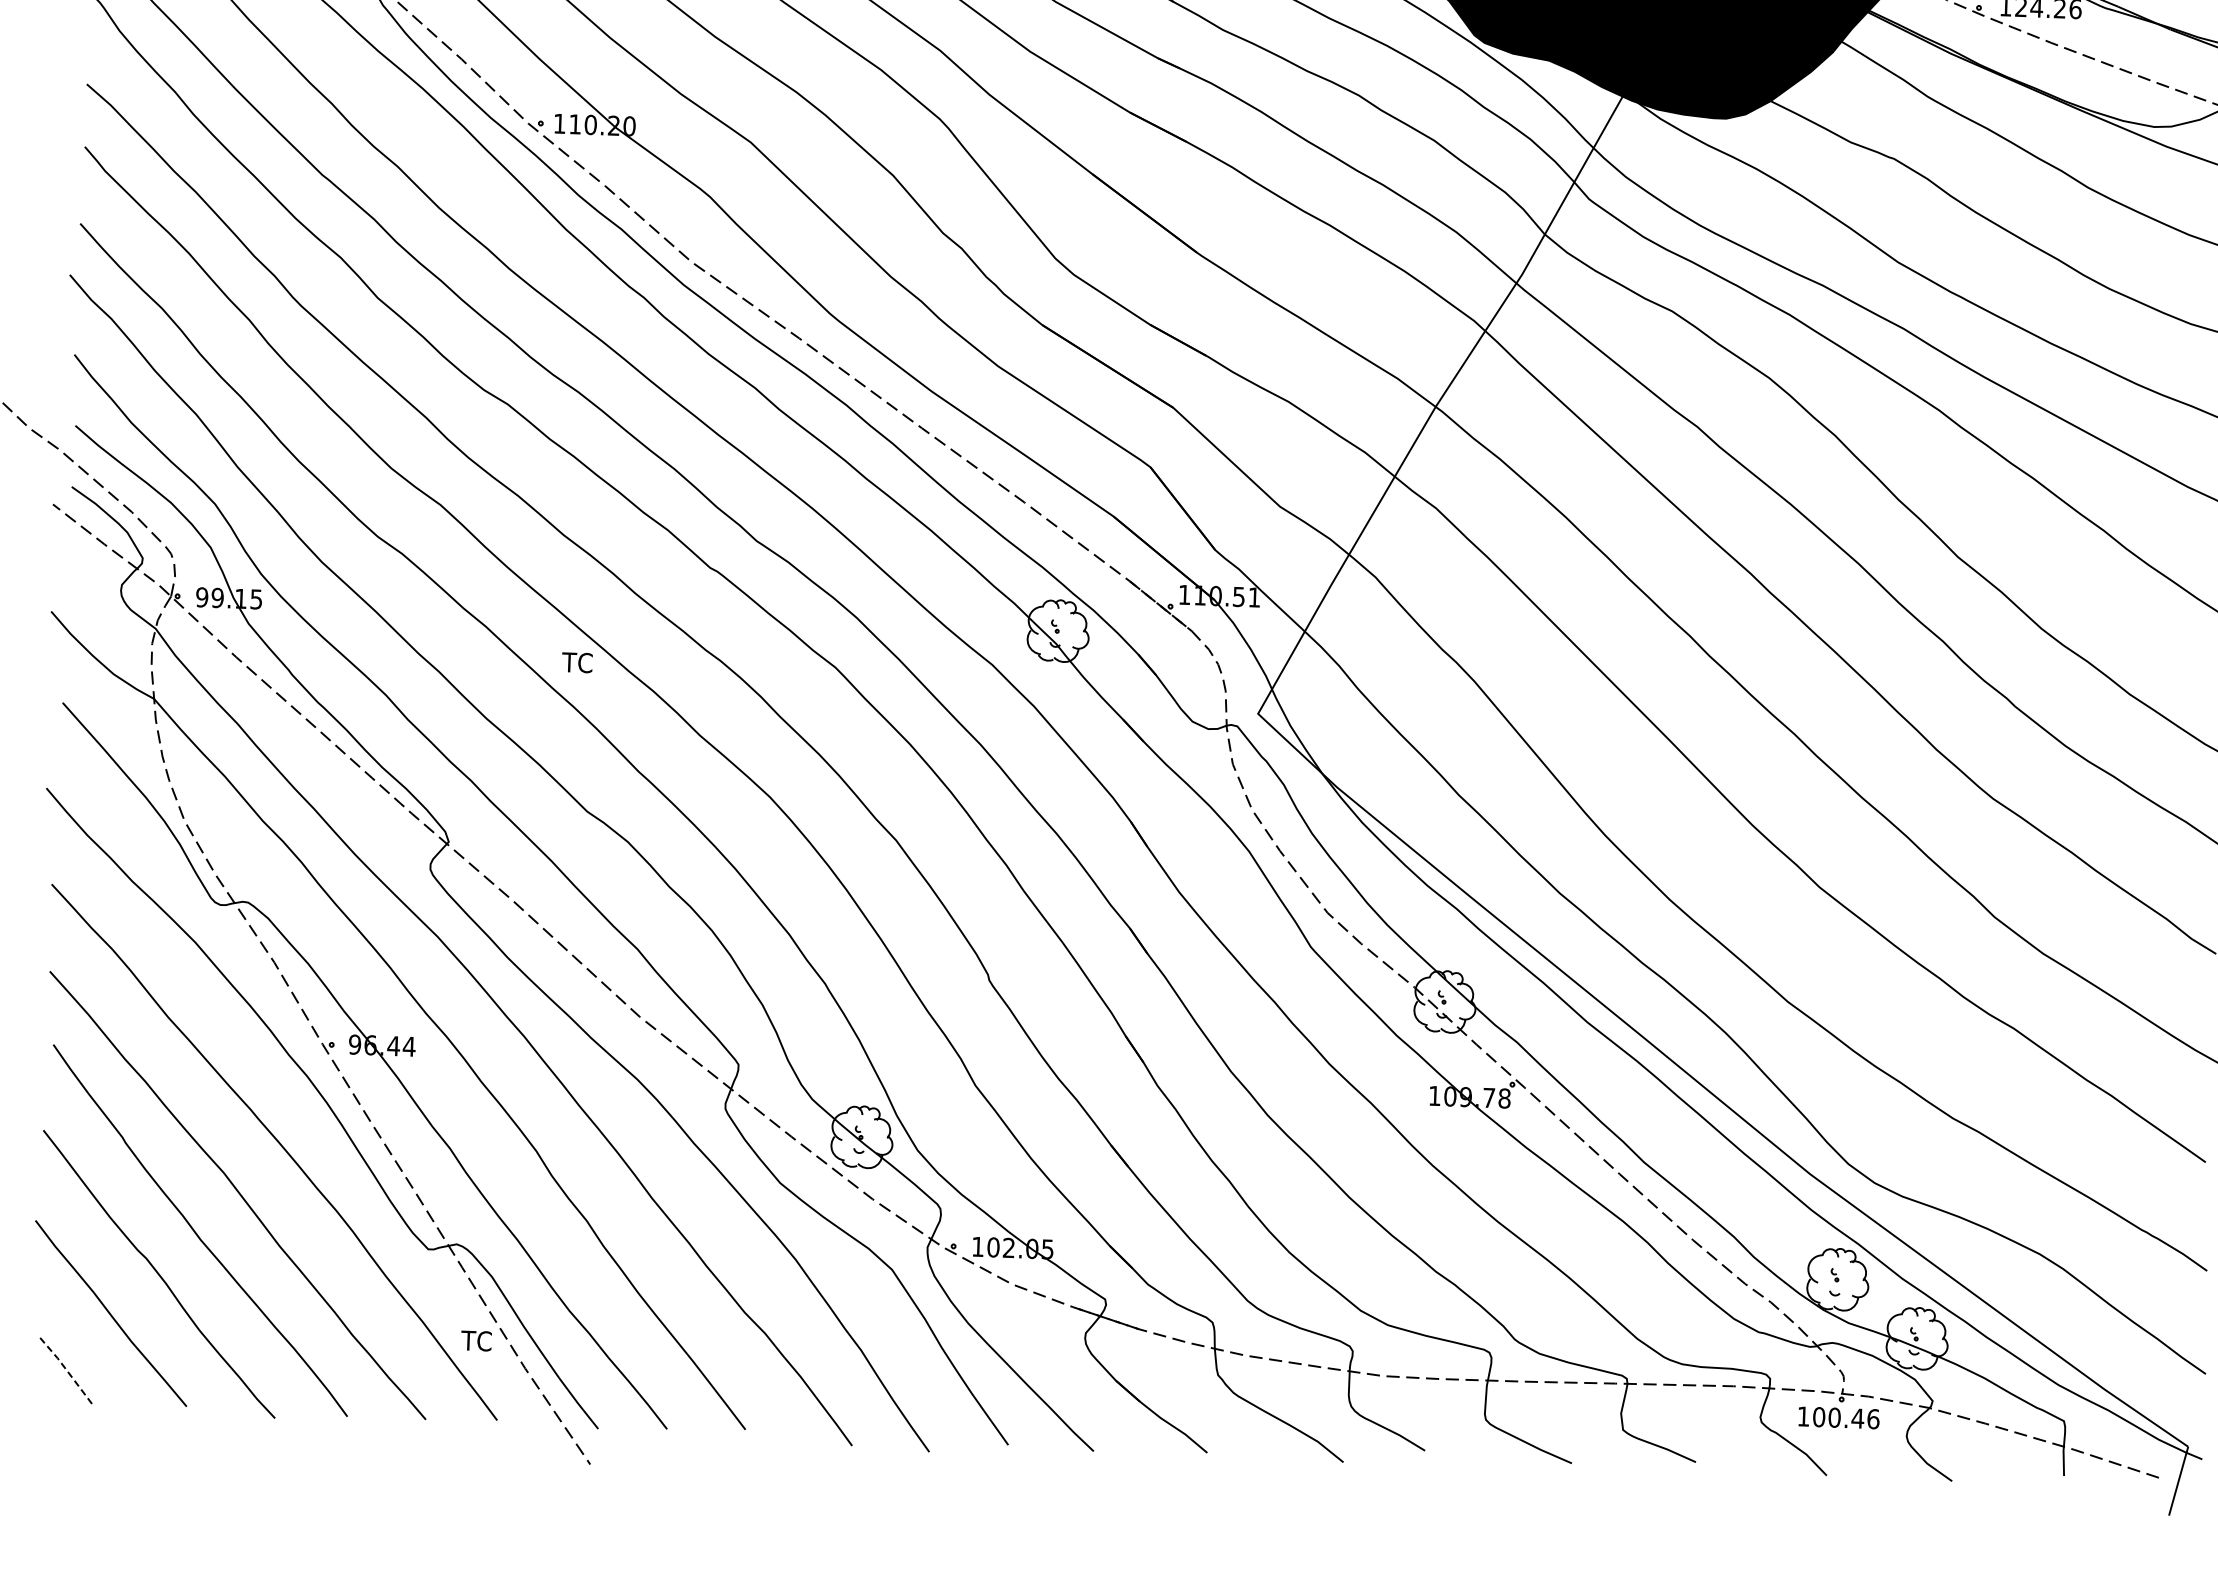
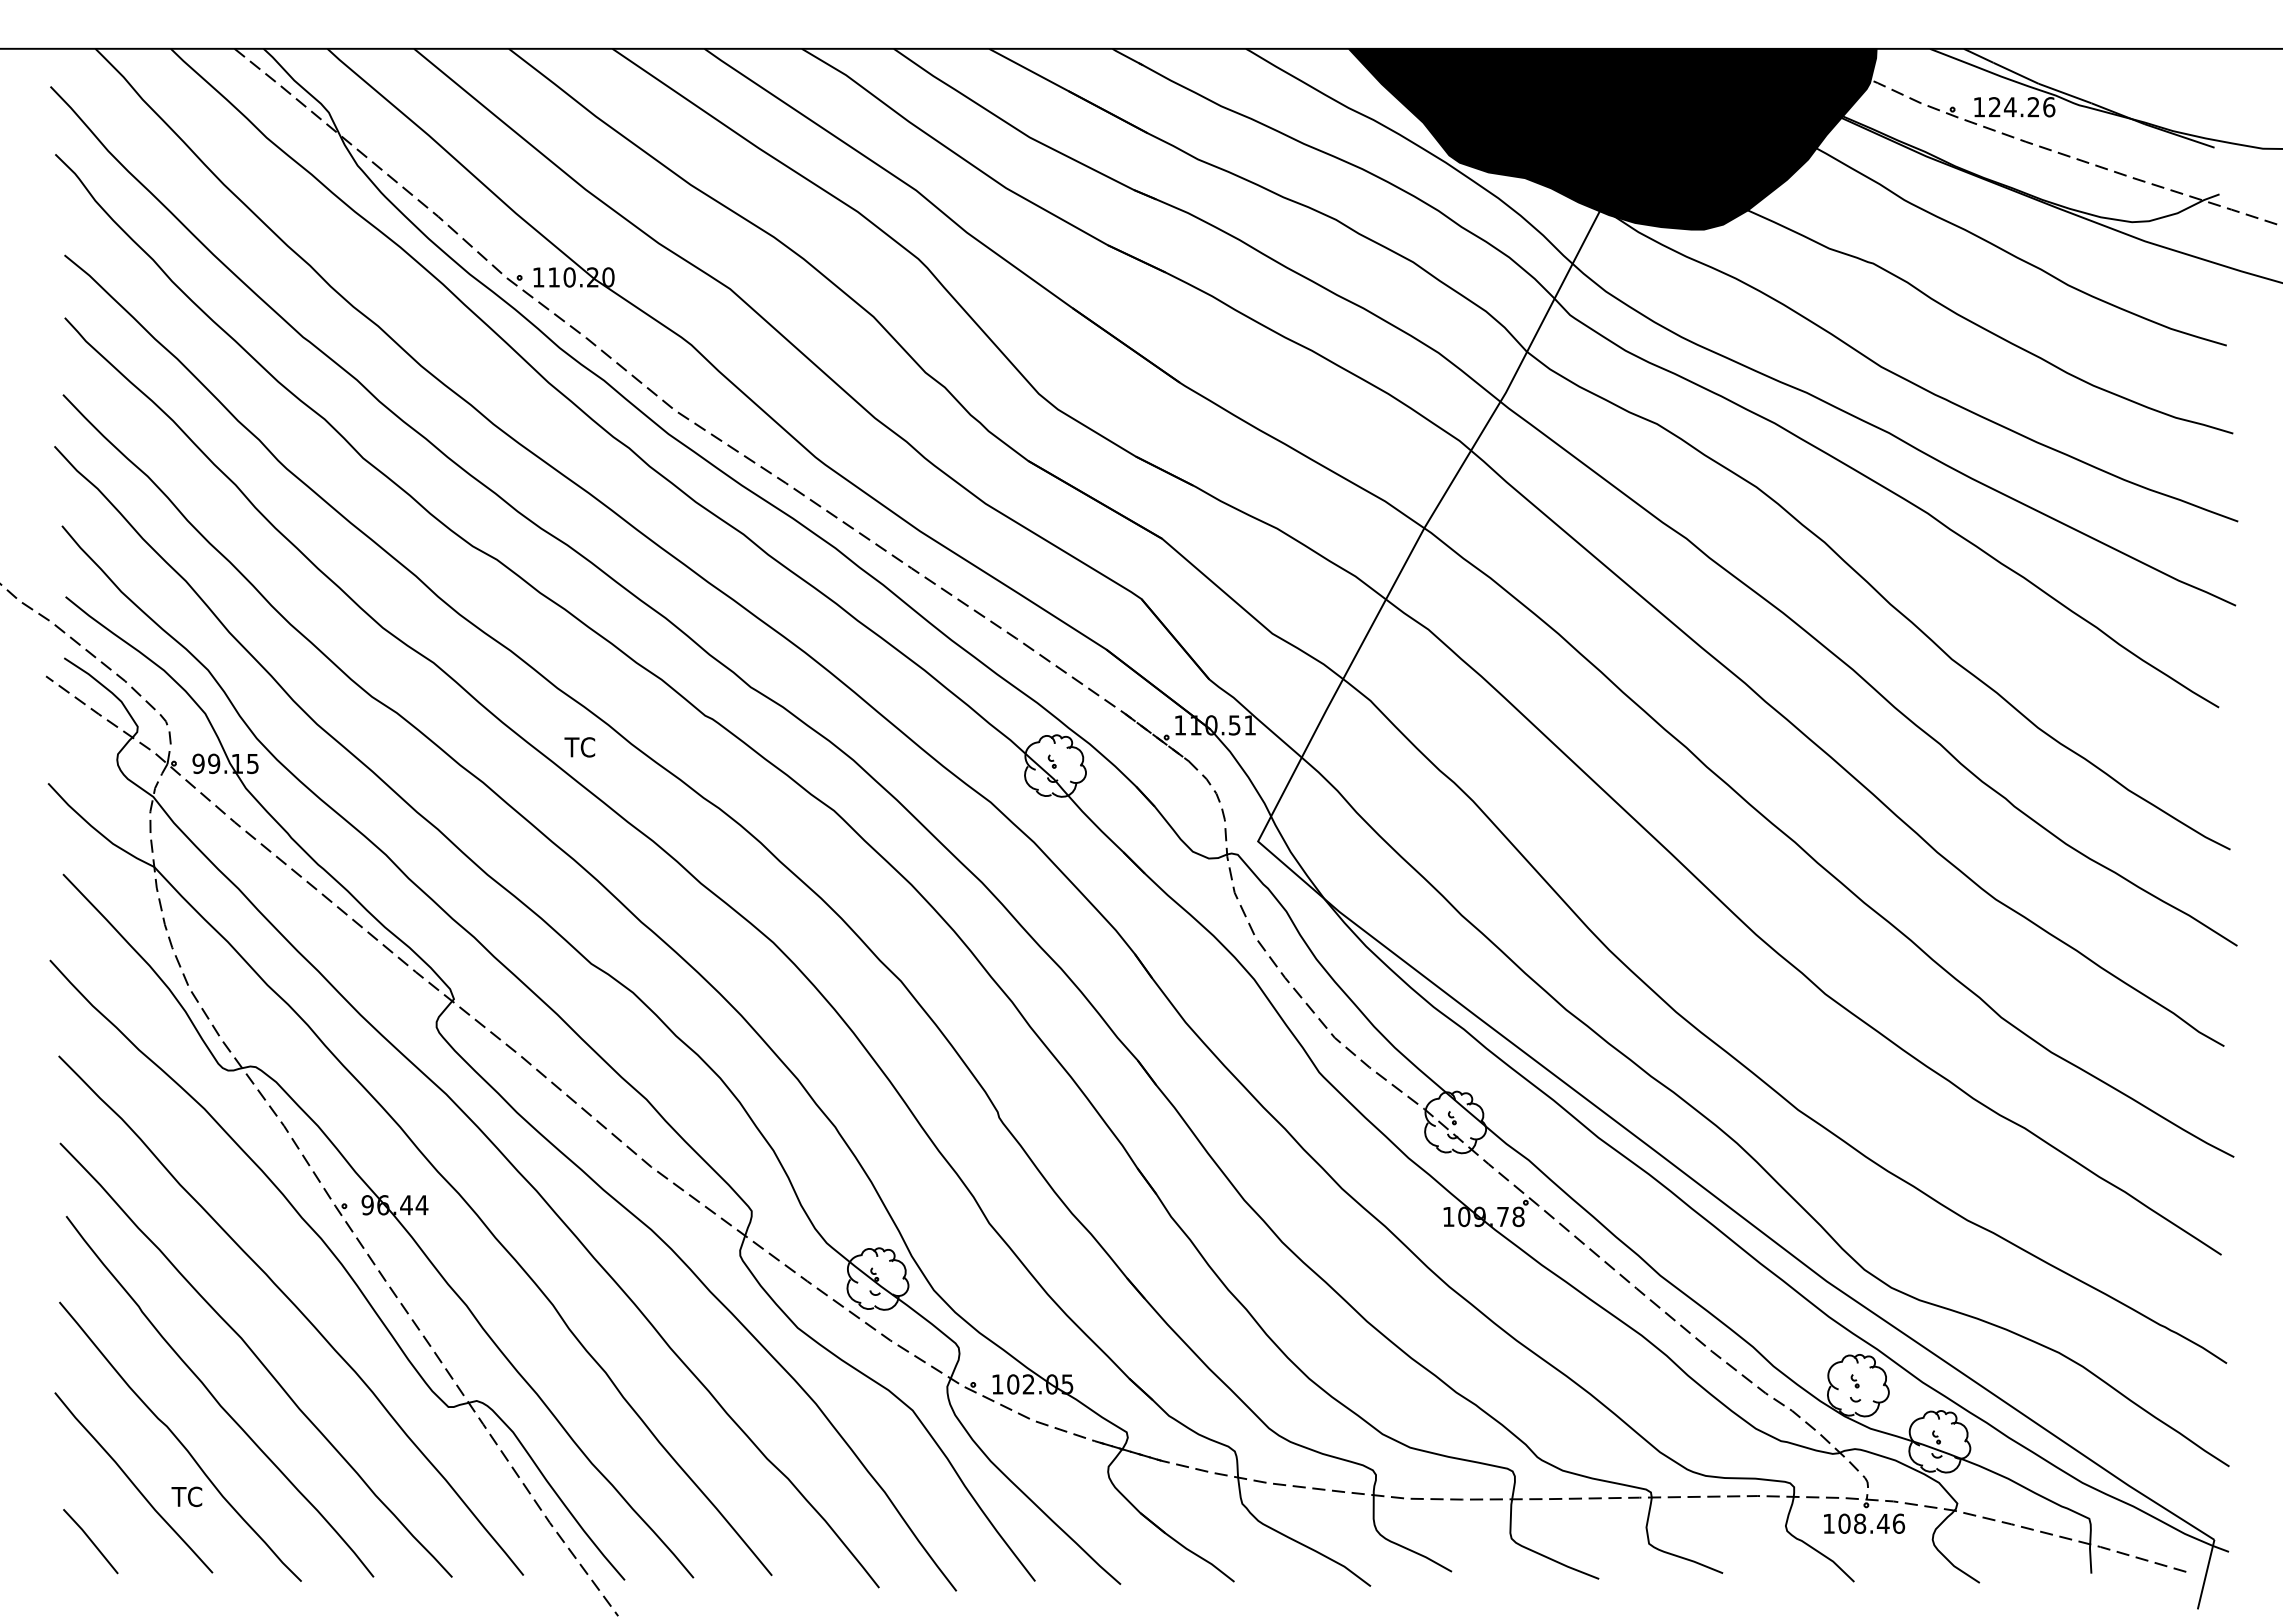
text: (576, 662) -> (579, 747), moved
text: (476, 1340) -> (186, 1496), moved
line: (66, 1369) -> (91, 1540), dashed -> solid
text: (1835, 1417) -> (1860, 1523), 100.46 -> 108.46

